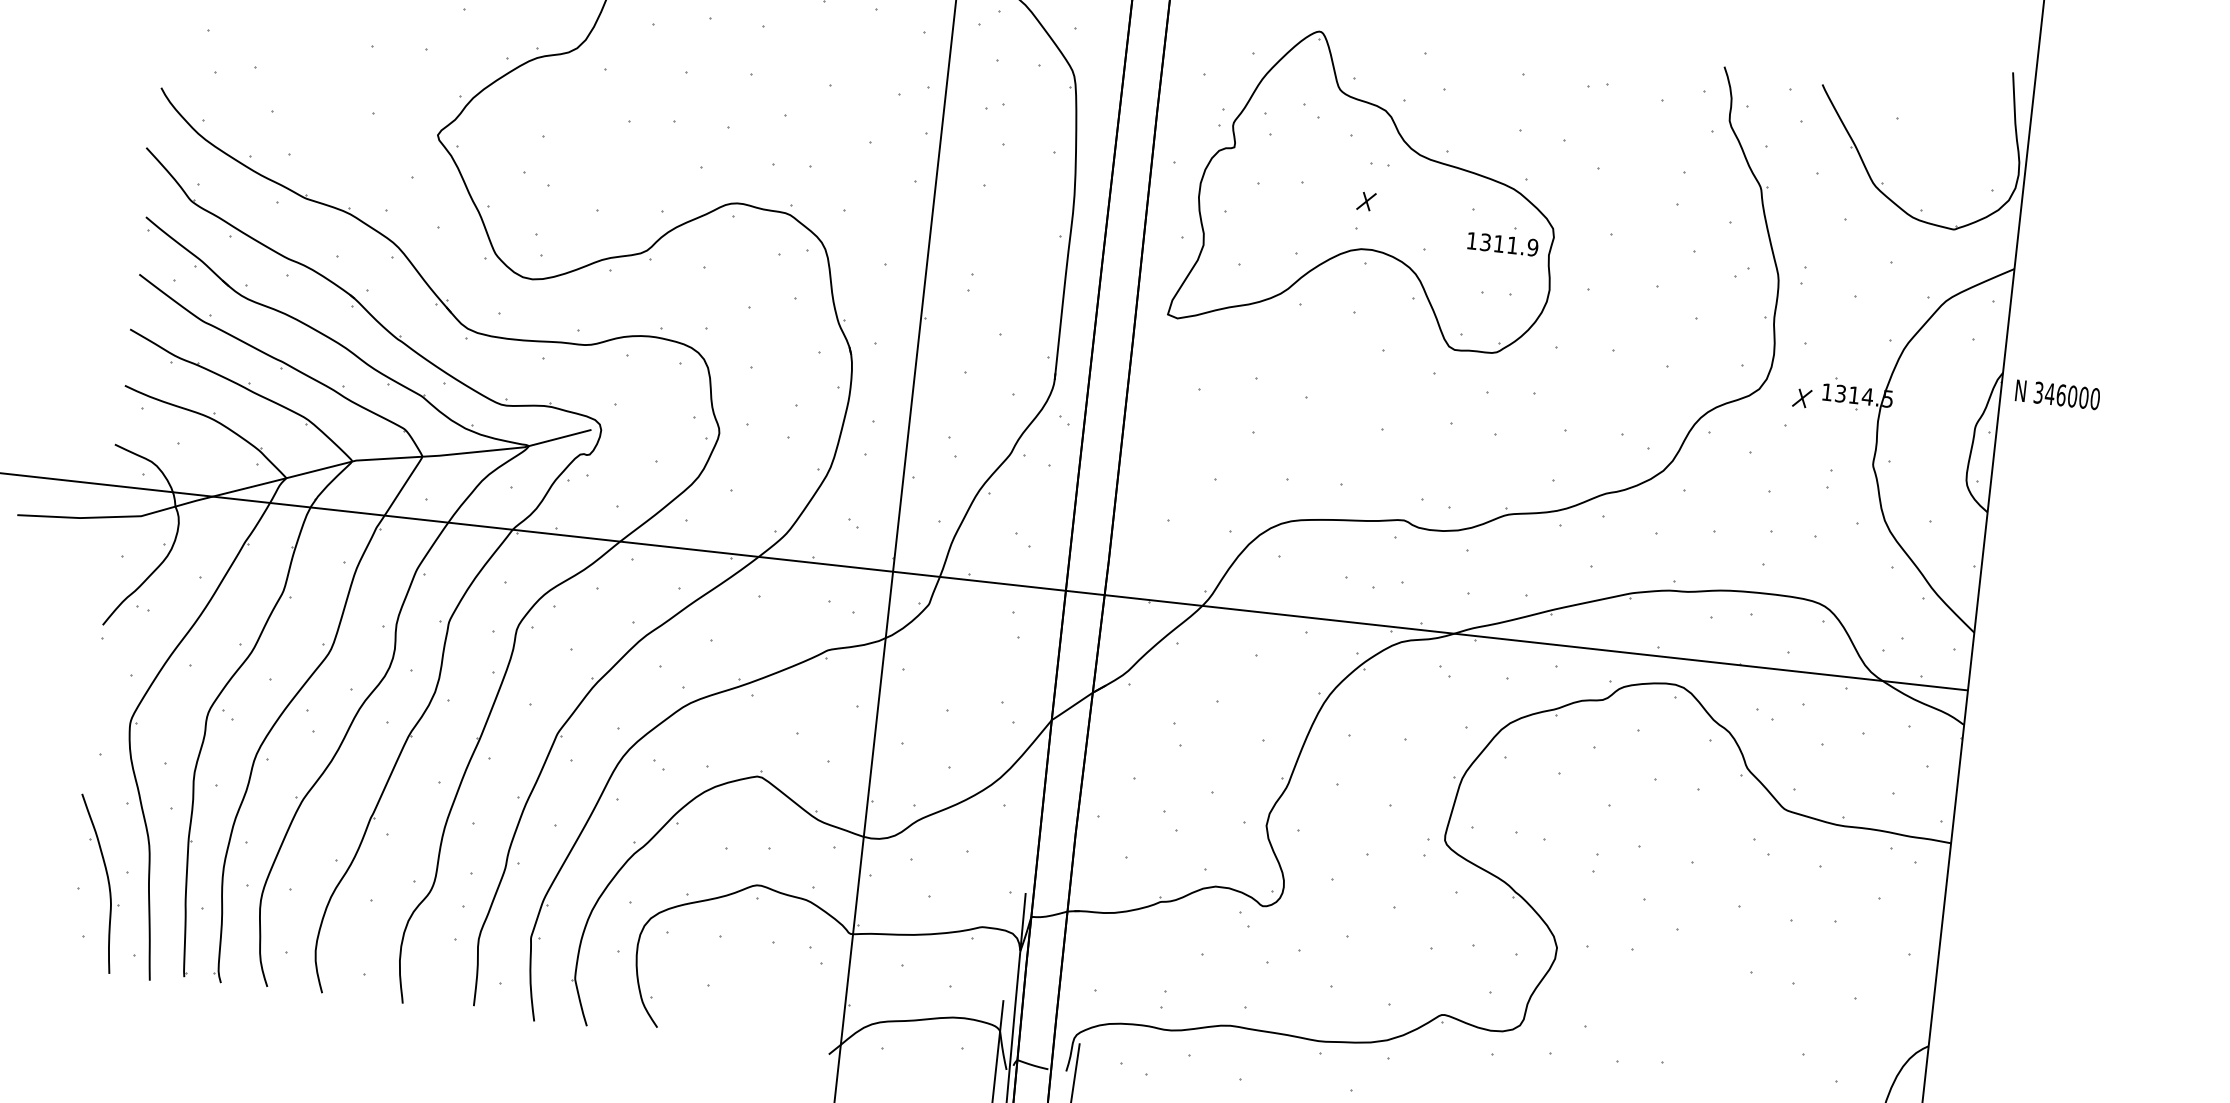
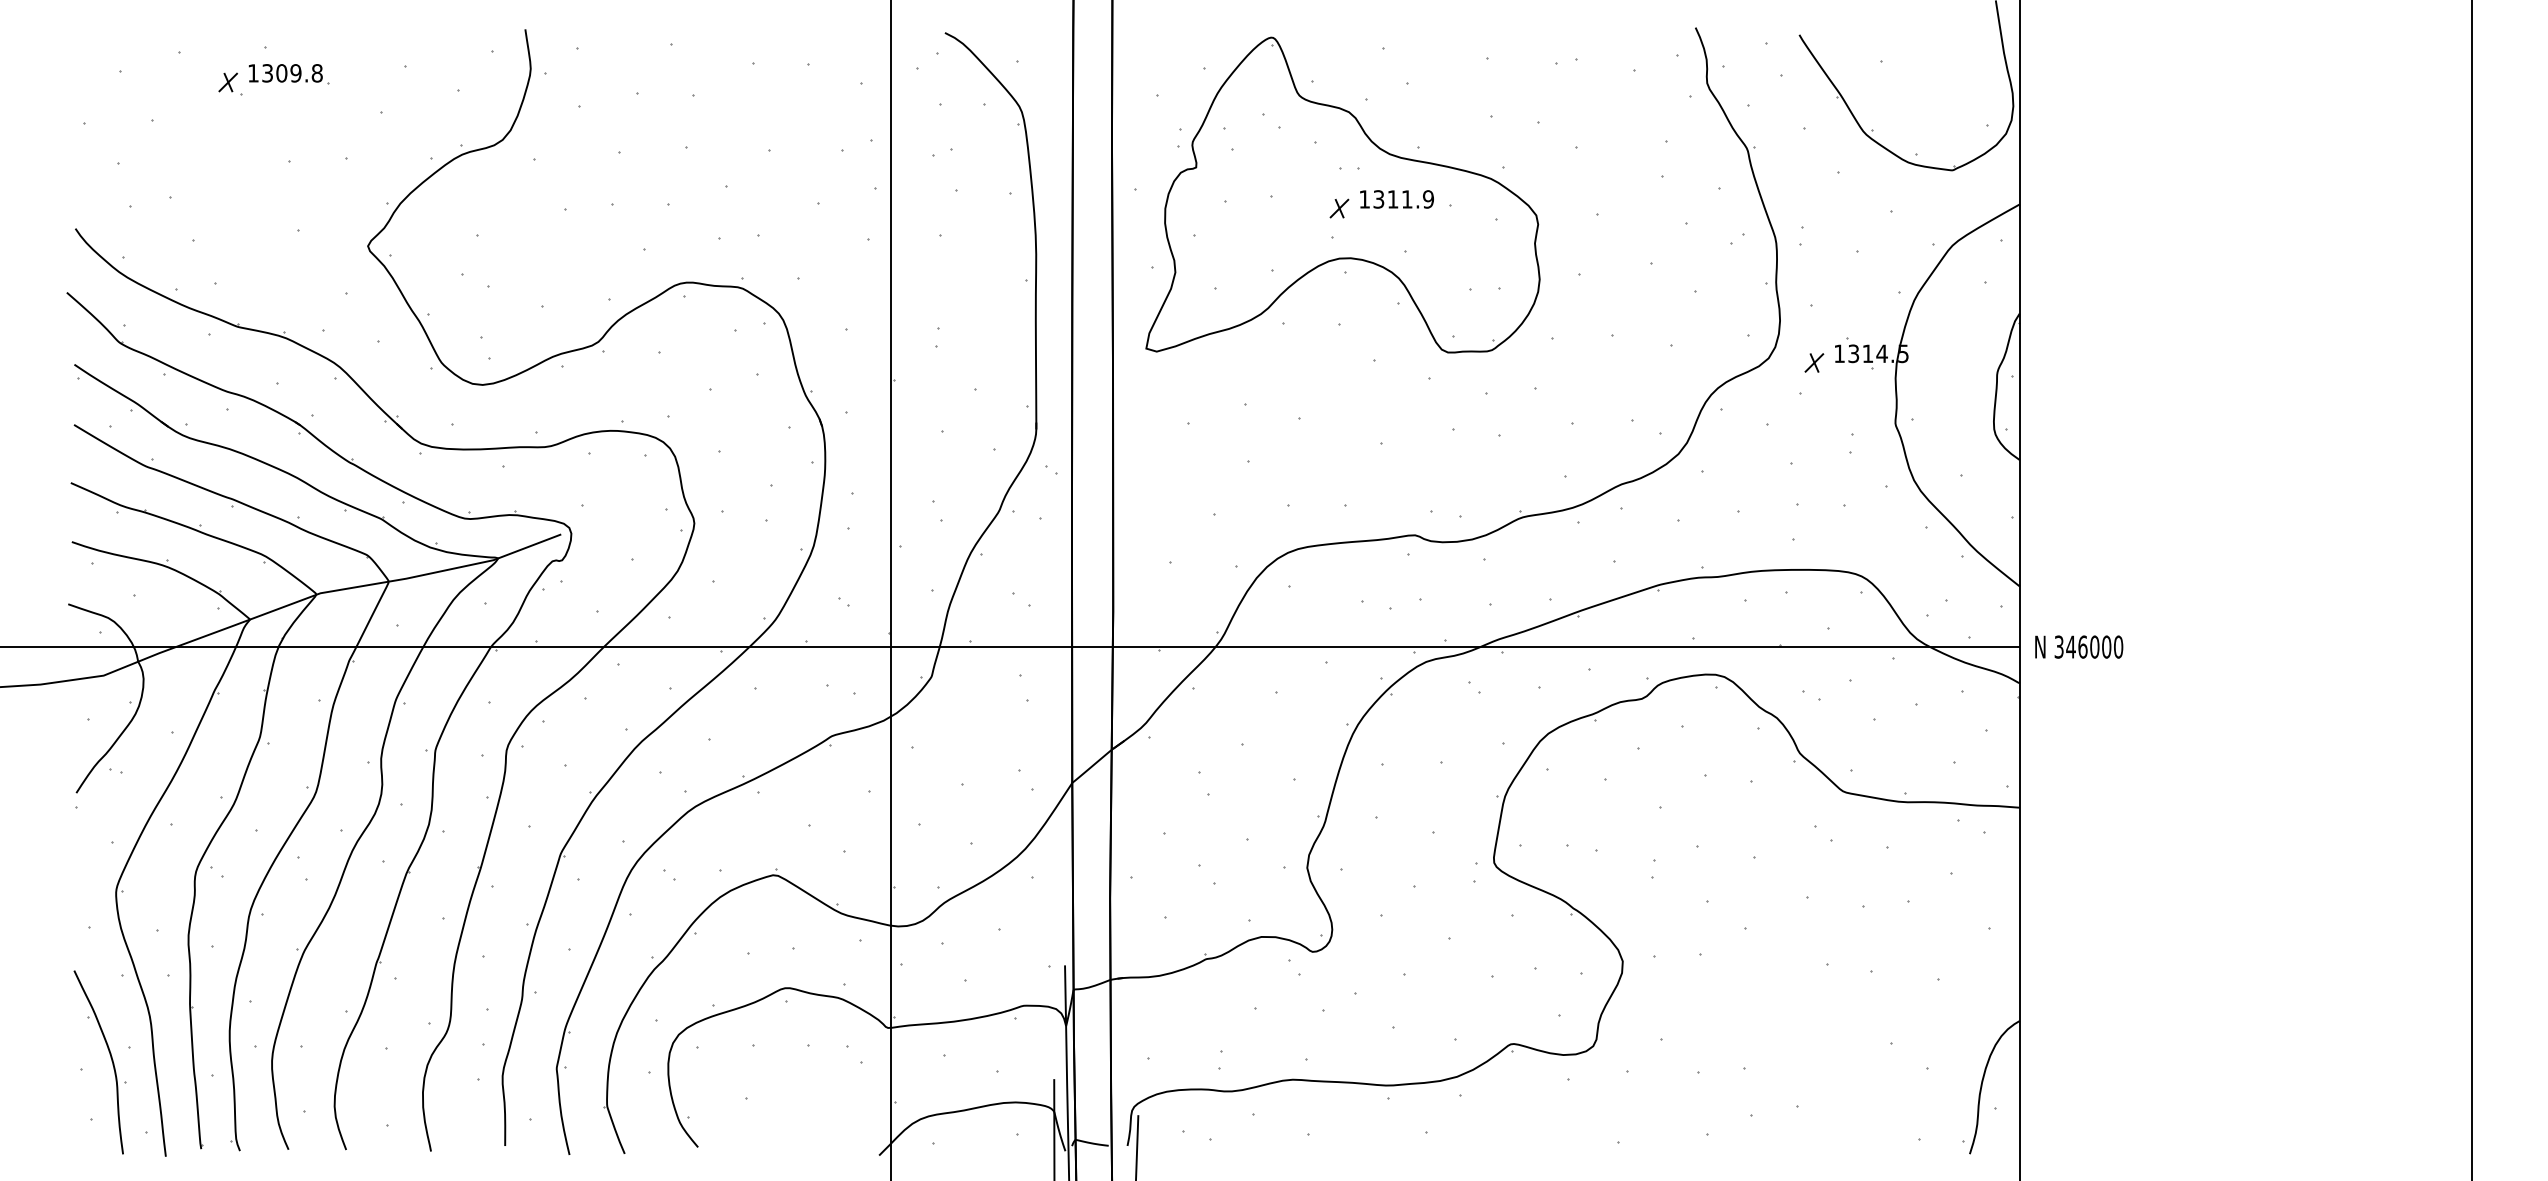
text: (1502, 244) -> (1396, 199), moved
text: (2058, 394) -> (2079, 646), moved

